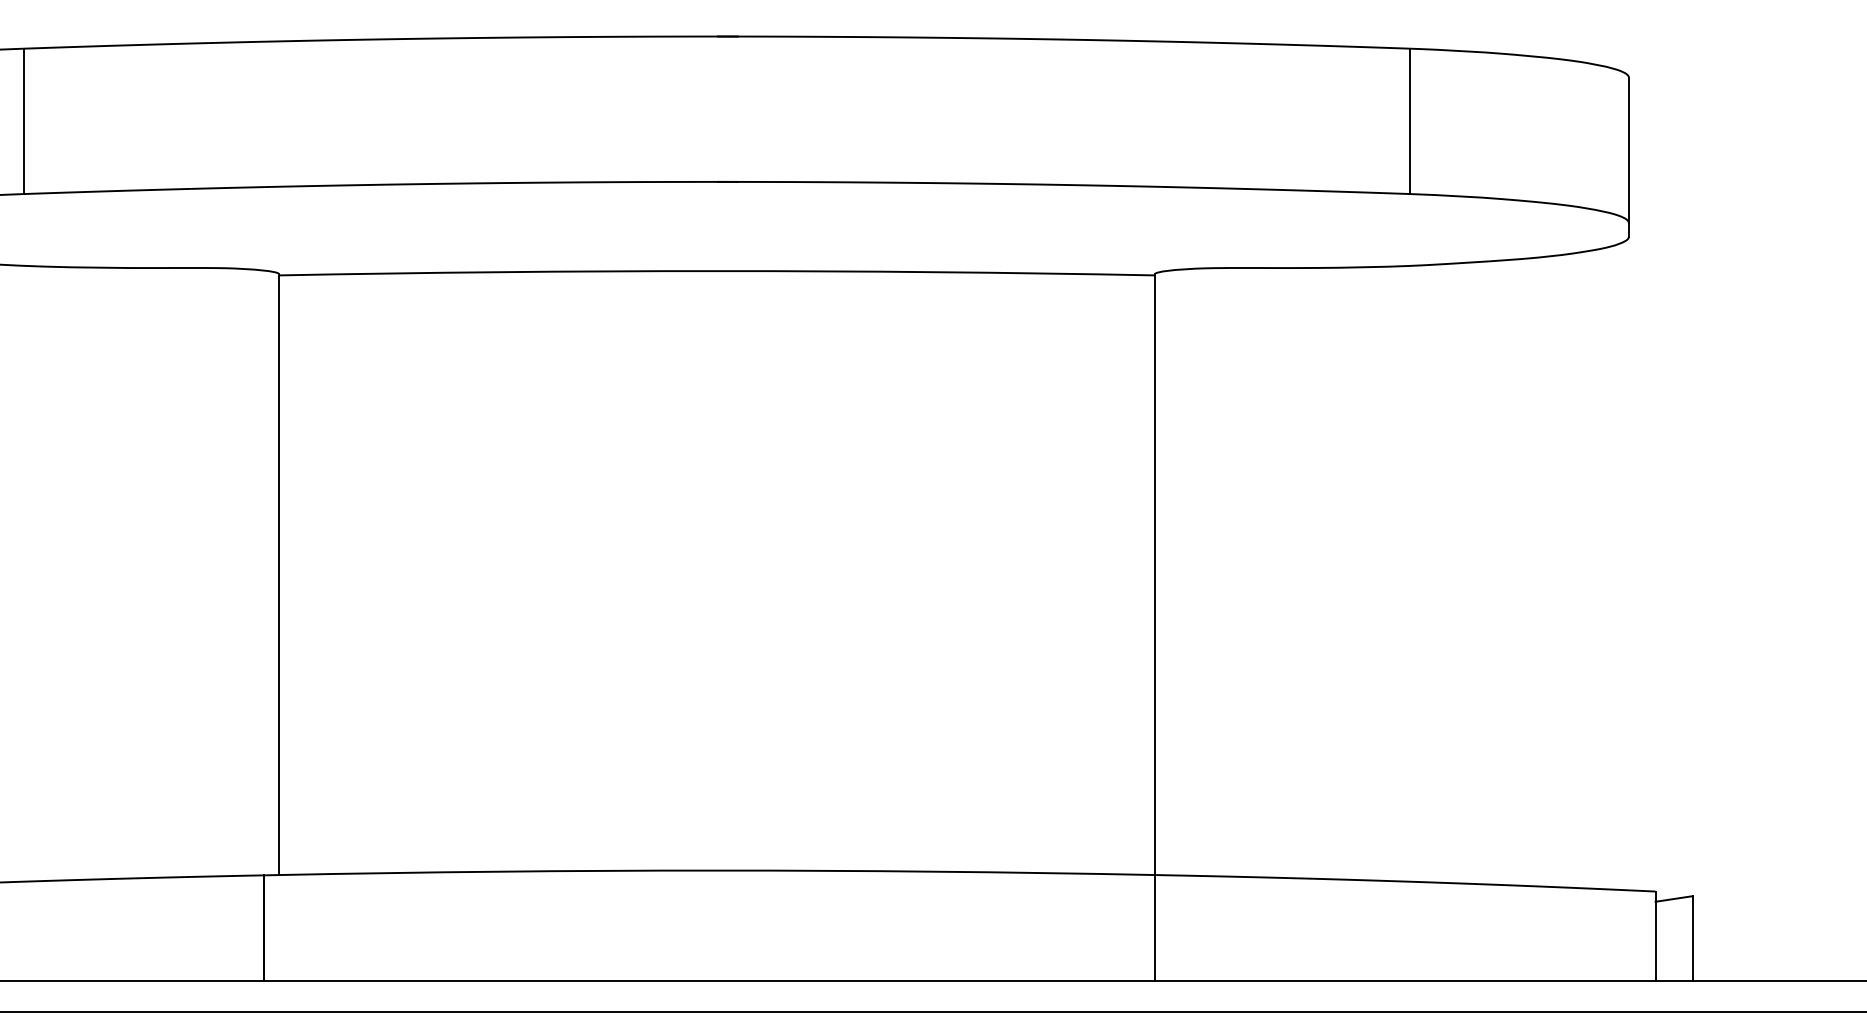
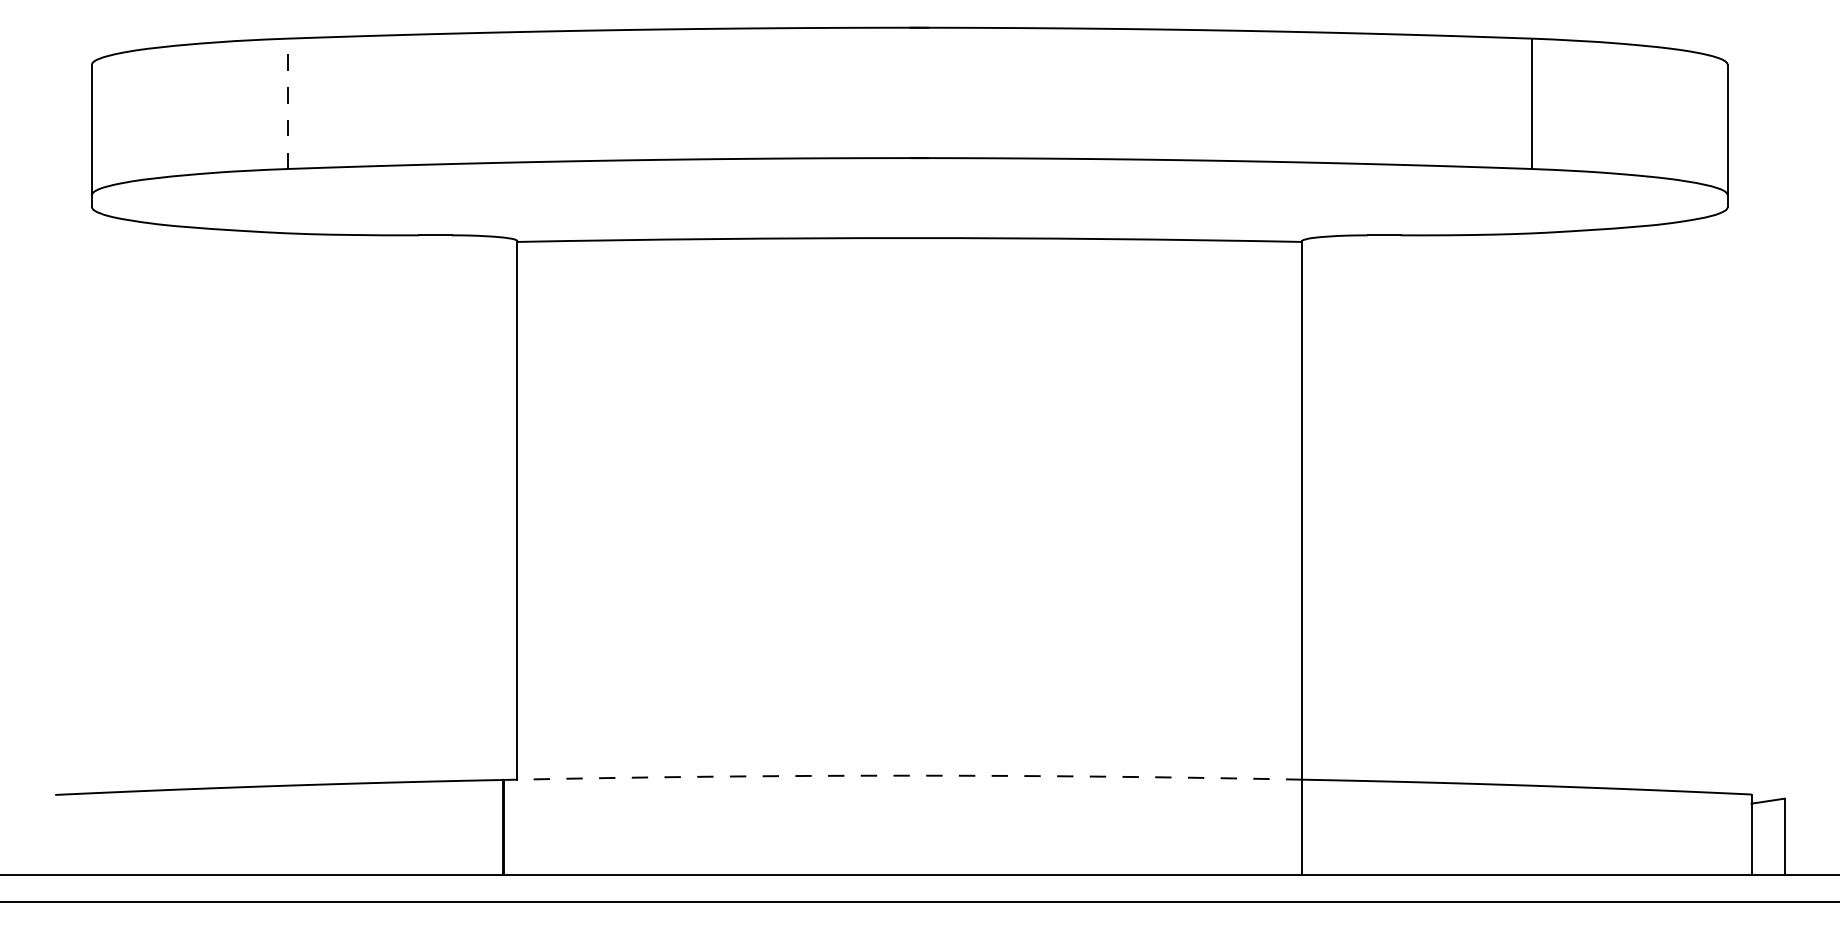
line: (24, 121) -> (288, 103), solid -> dashed
line: (716, 870) -> (909, 775), solid -> dashed

